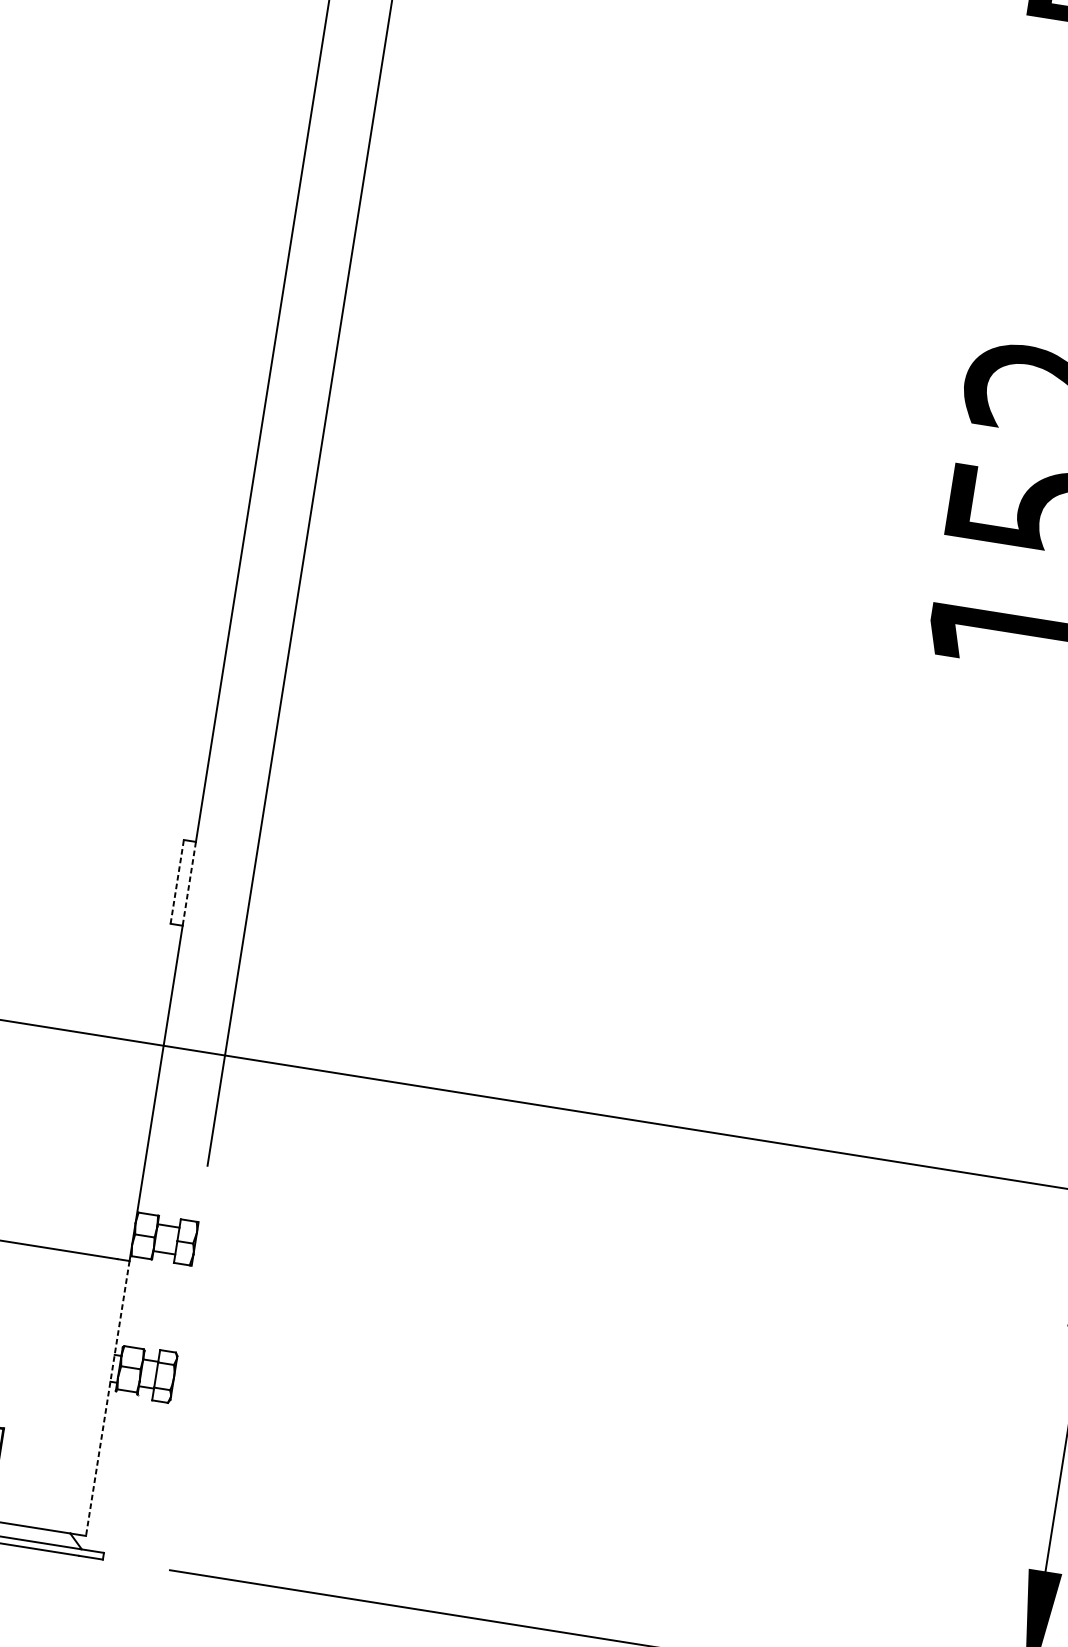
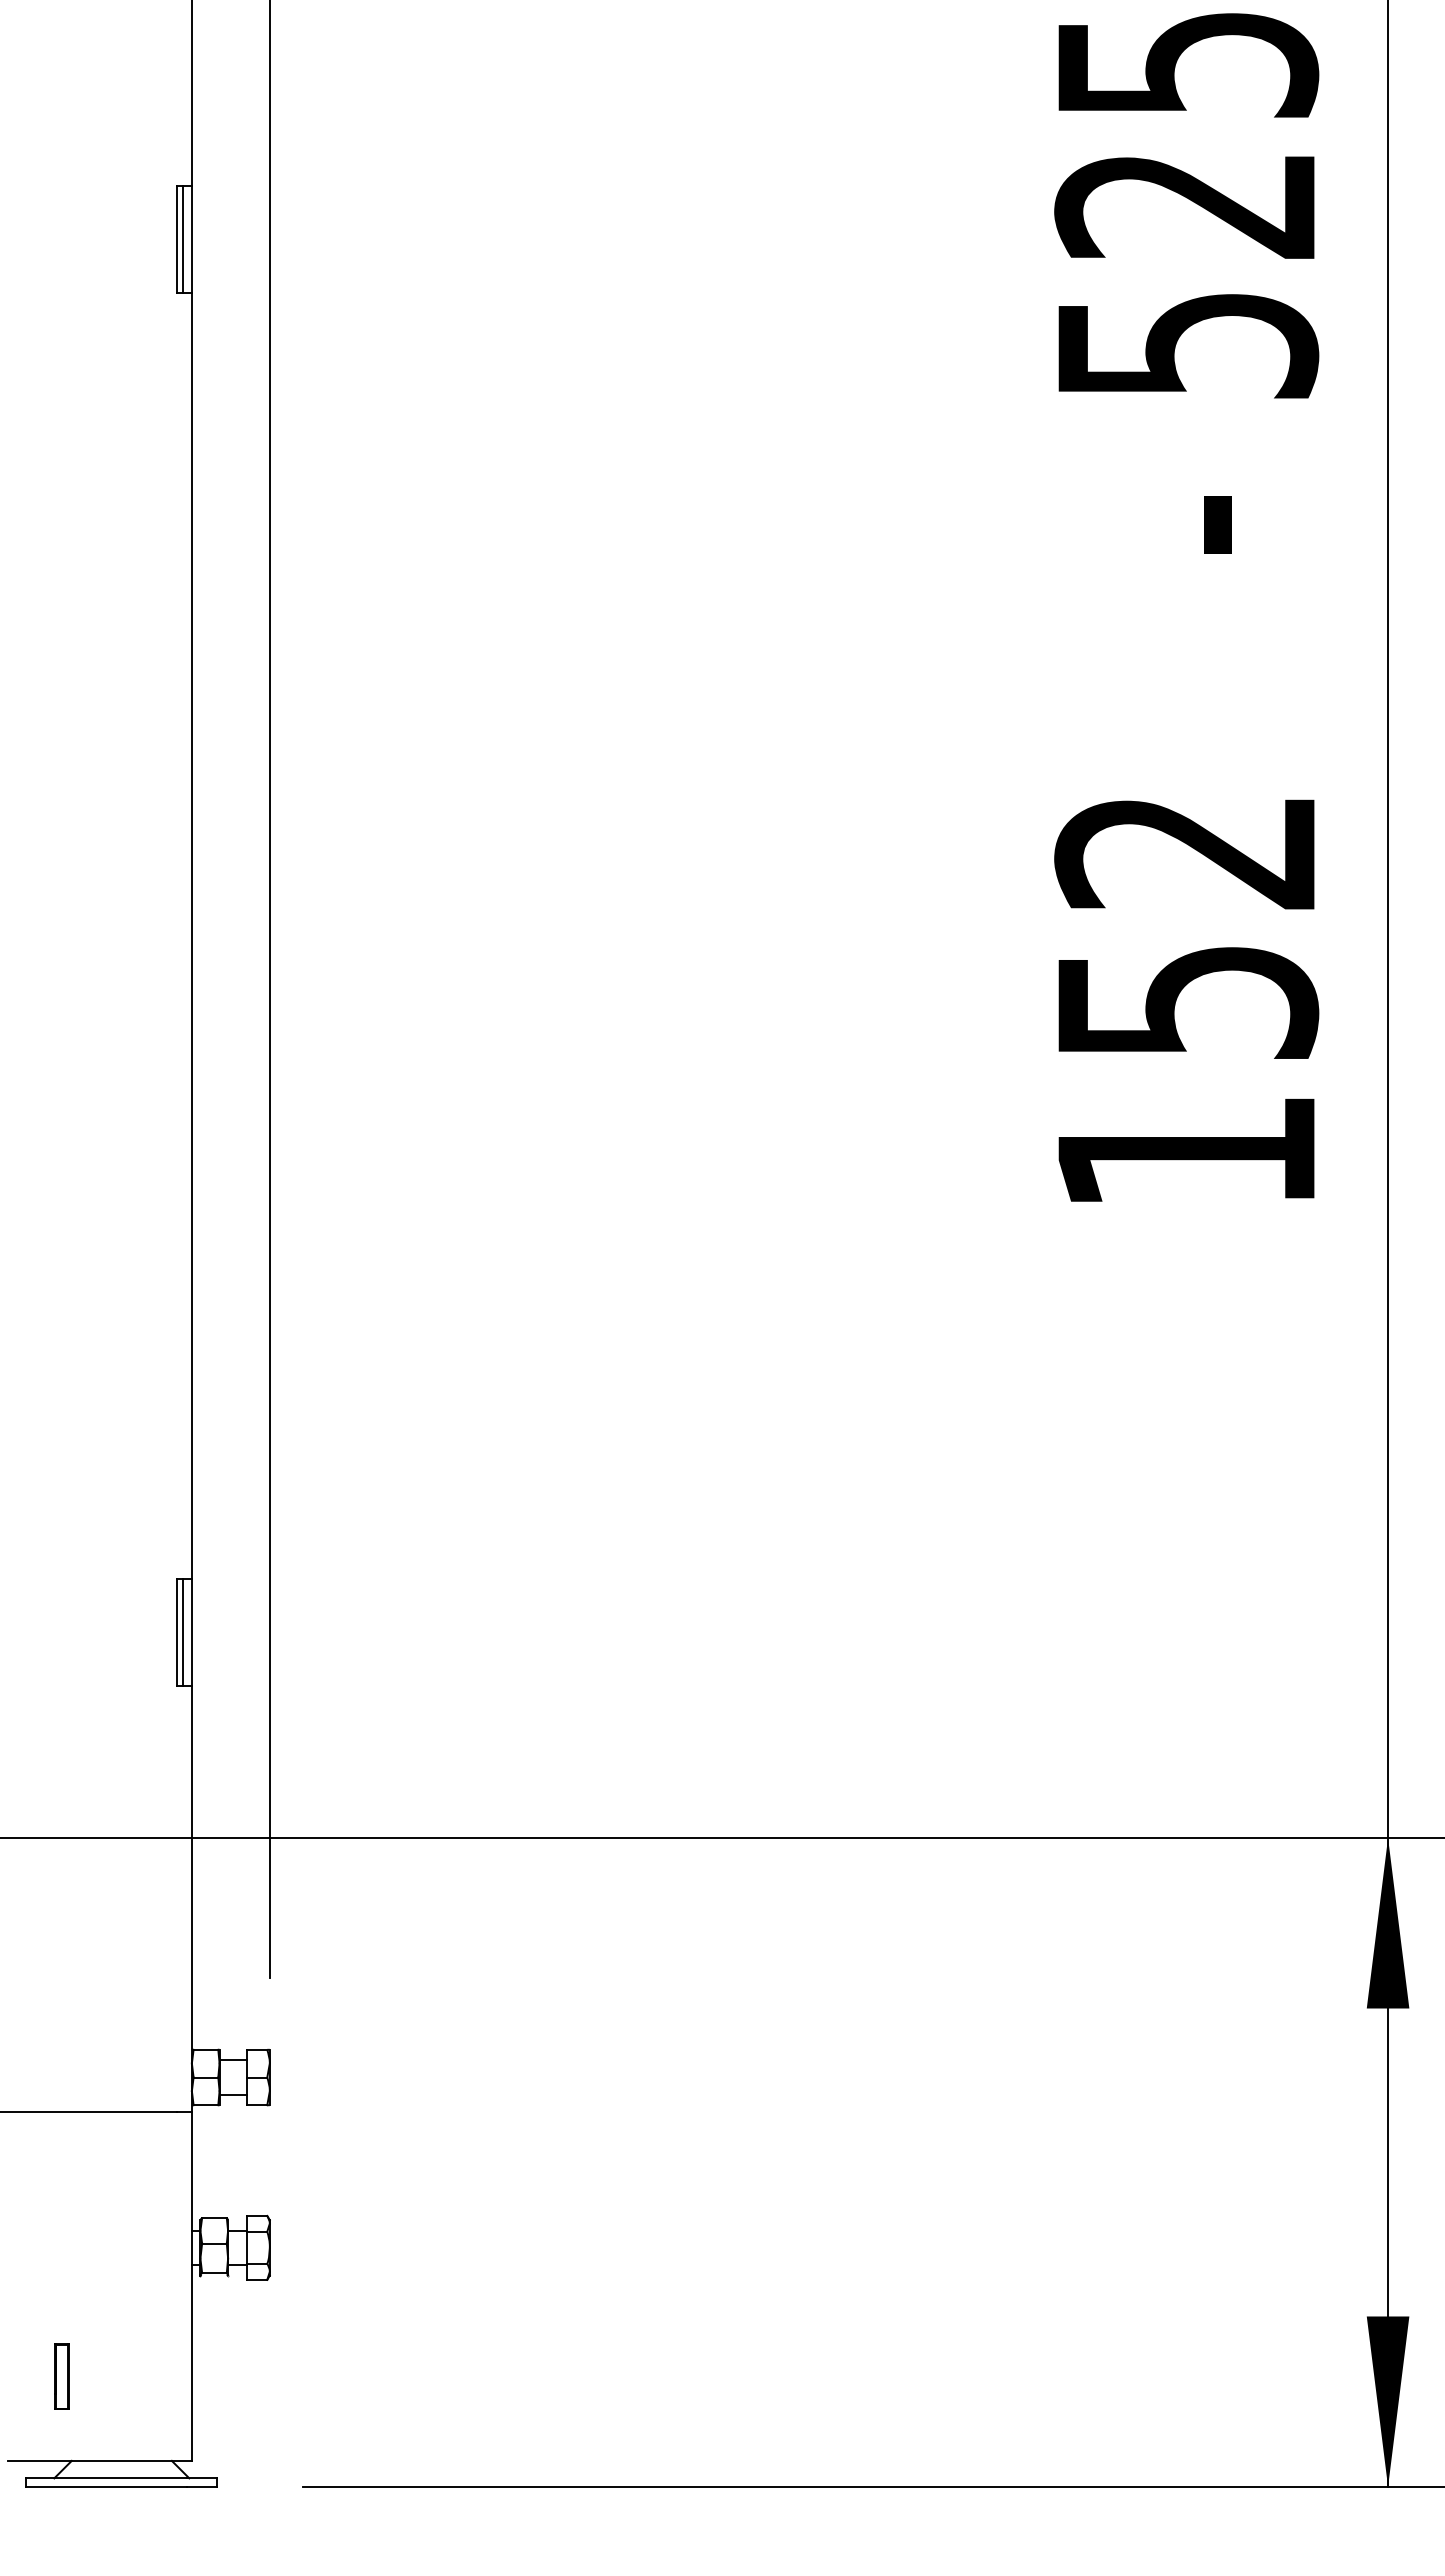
line: (177, 881) -> (176, 1631), dashed -> solid
line: (182, 882) -> (183, 1632), added
line: (188, 883) -> (191, 1632), dashed -> solid
line: (107, 1398) -> (191, 2286), dashed -> solid

